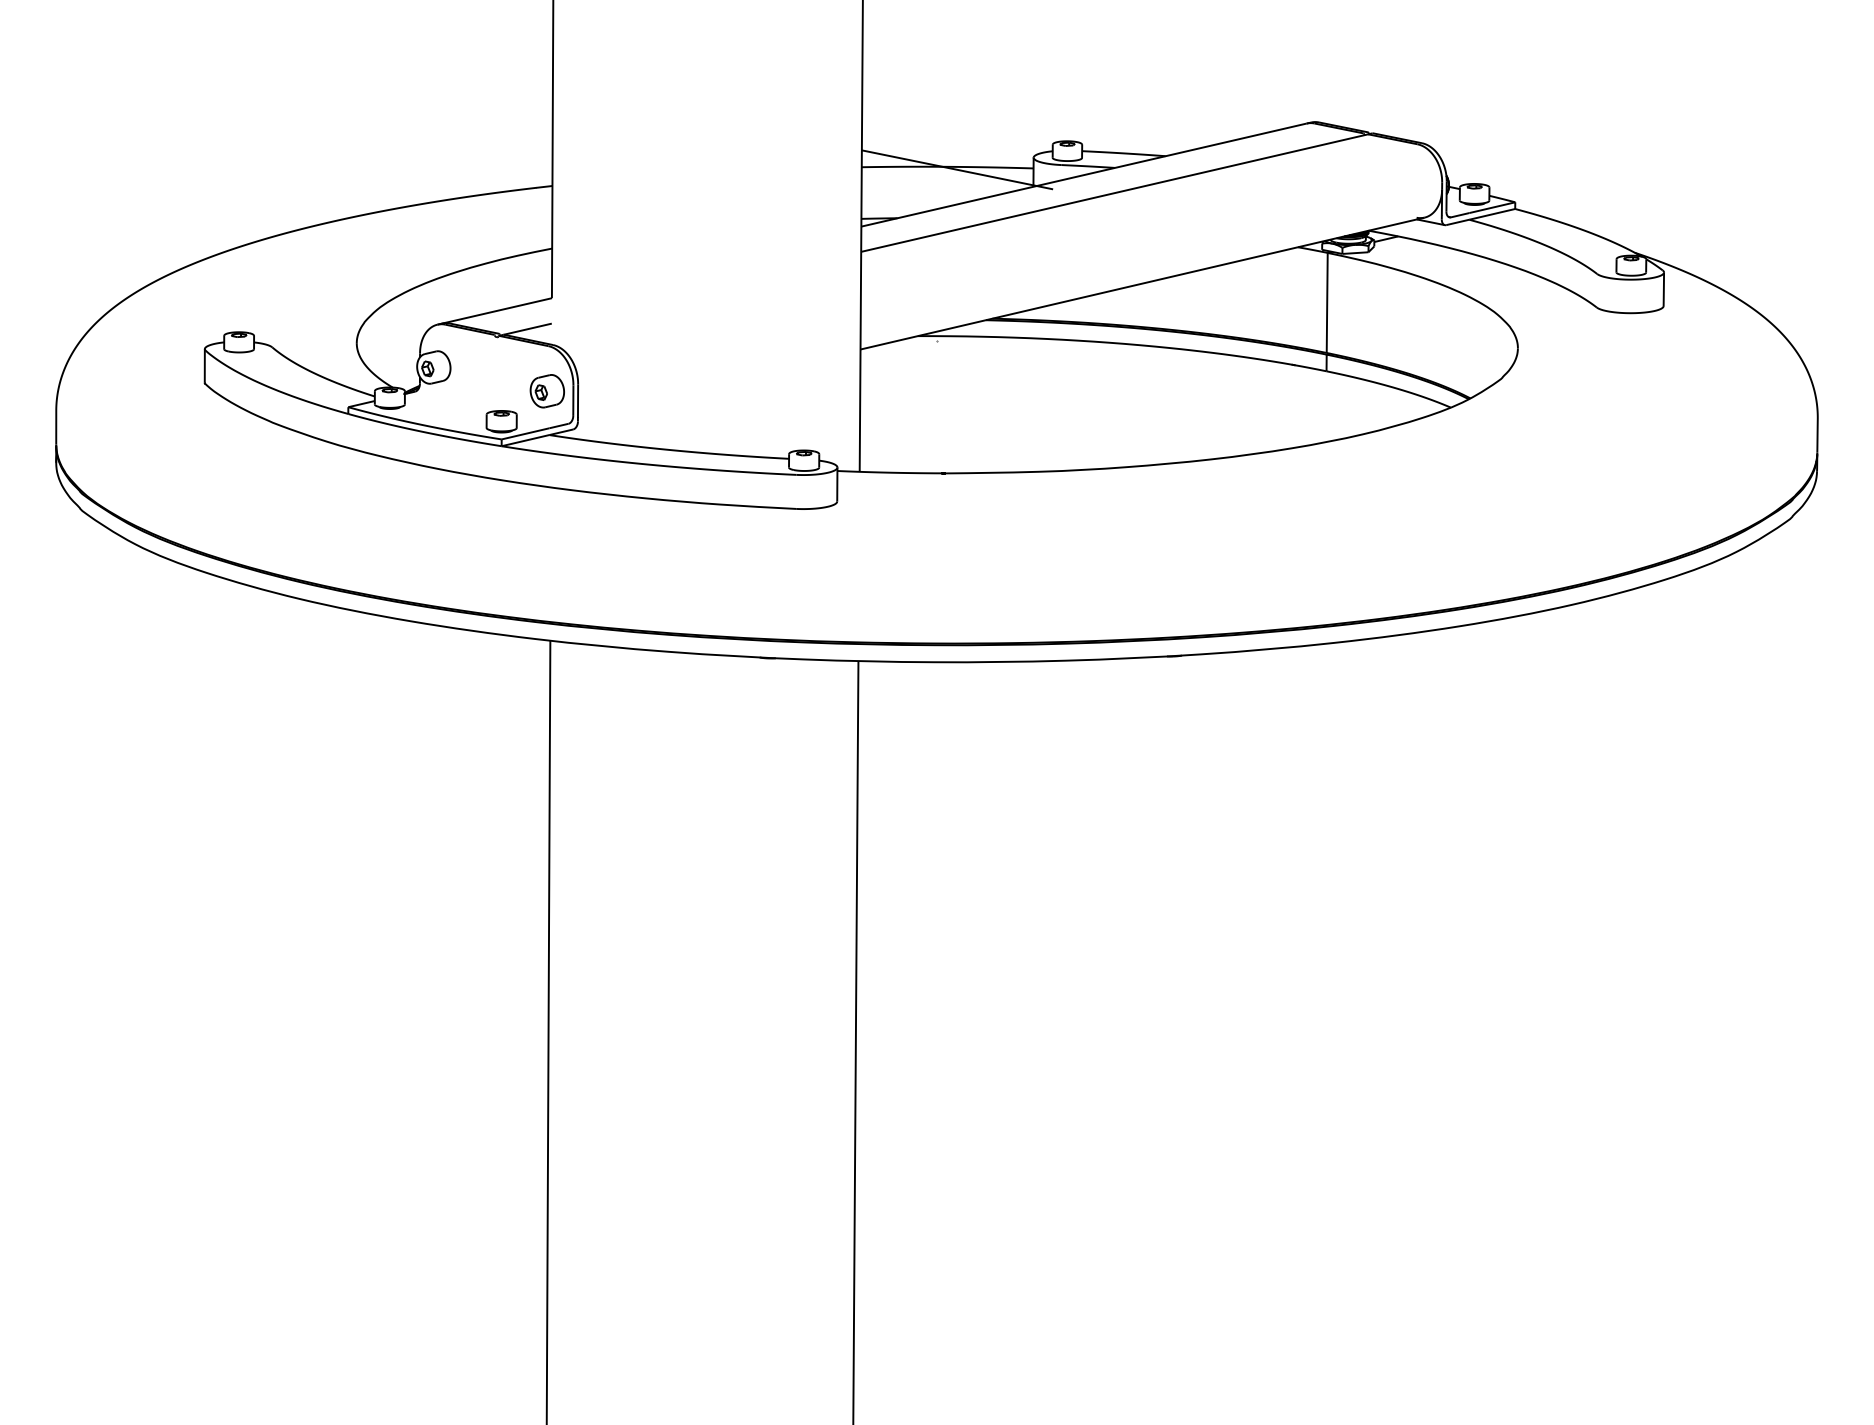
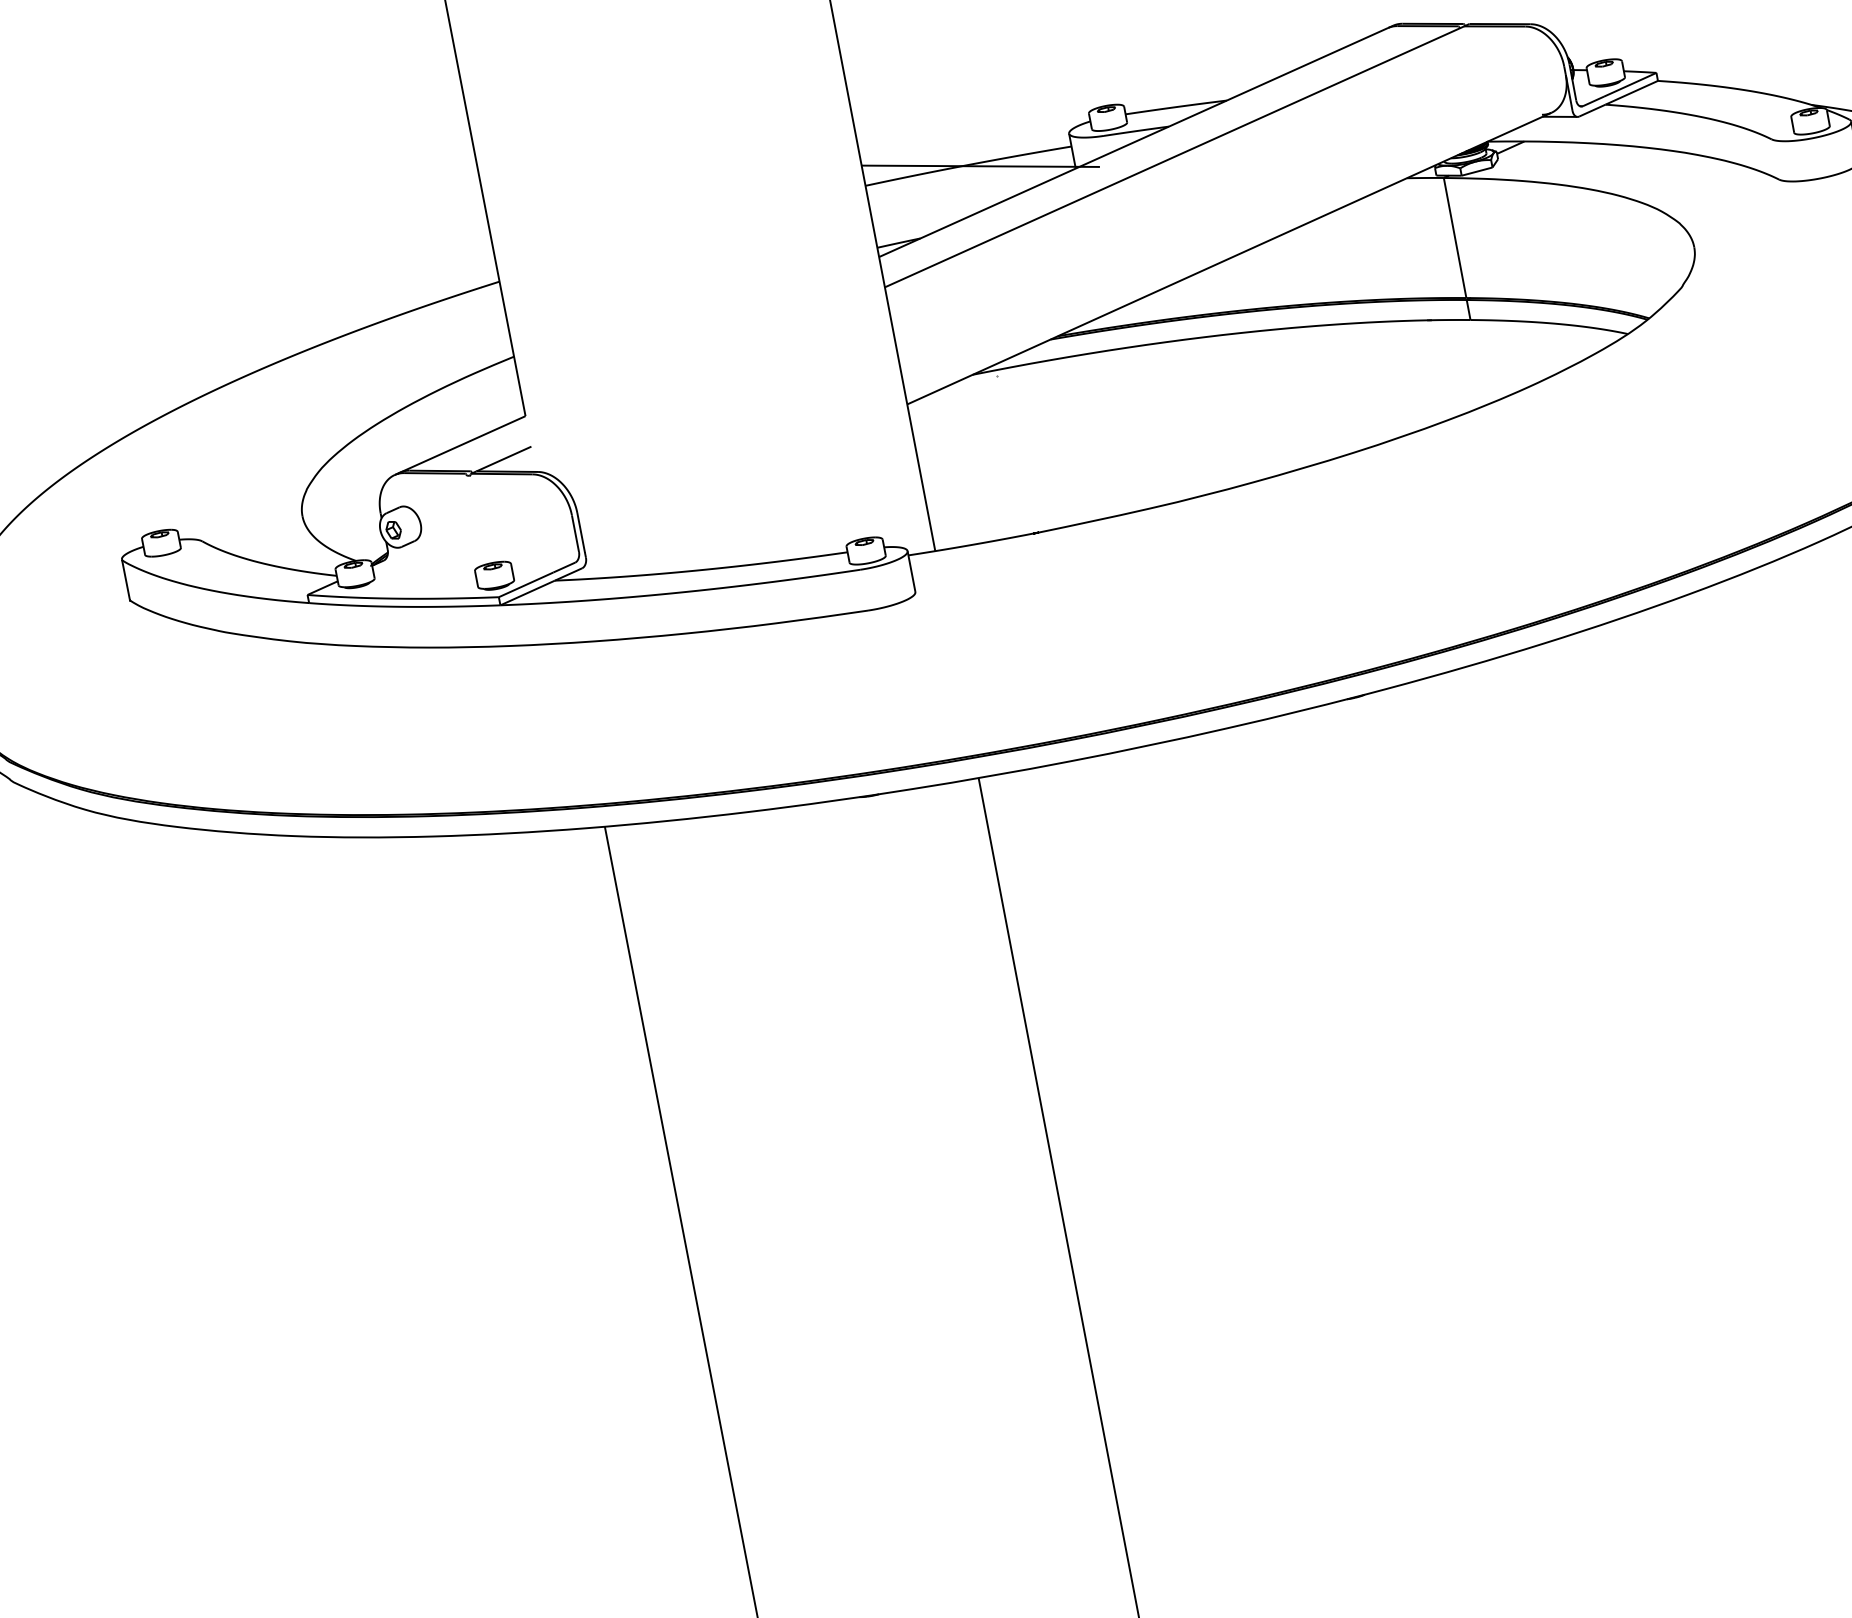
part: (546, 391) -> (541, 529), removed

